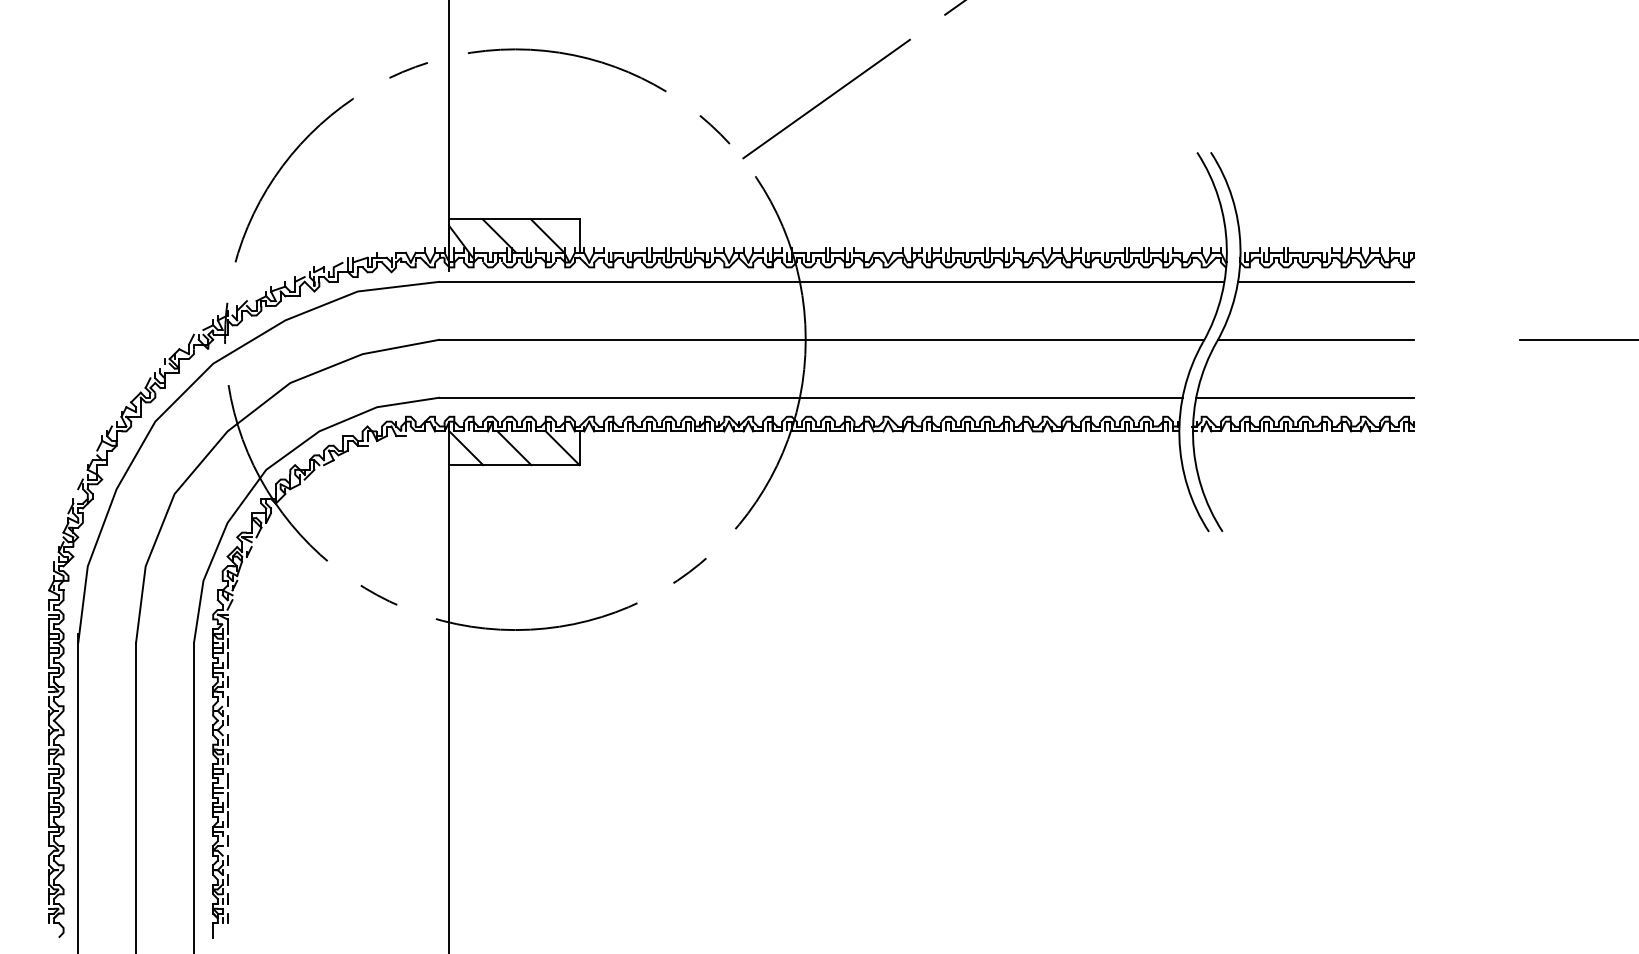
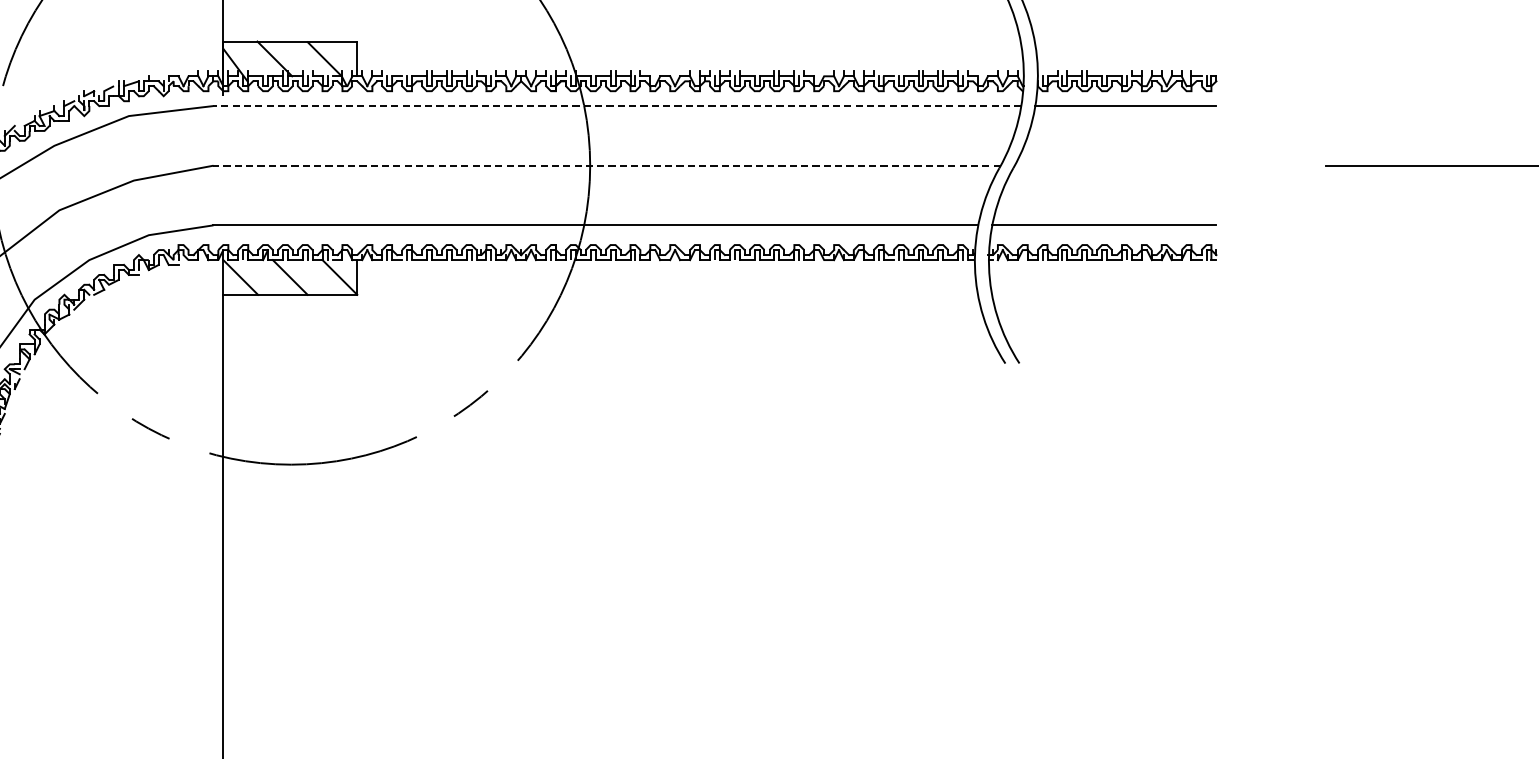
line: (831, 281) -> (616, 105), solid -> dashed
line: (821, 339) -> (606, 165), solid -> dashed
line: (1315, 339) -> (1115, 165), removed

